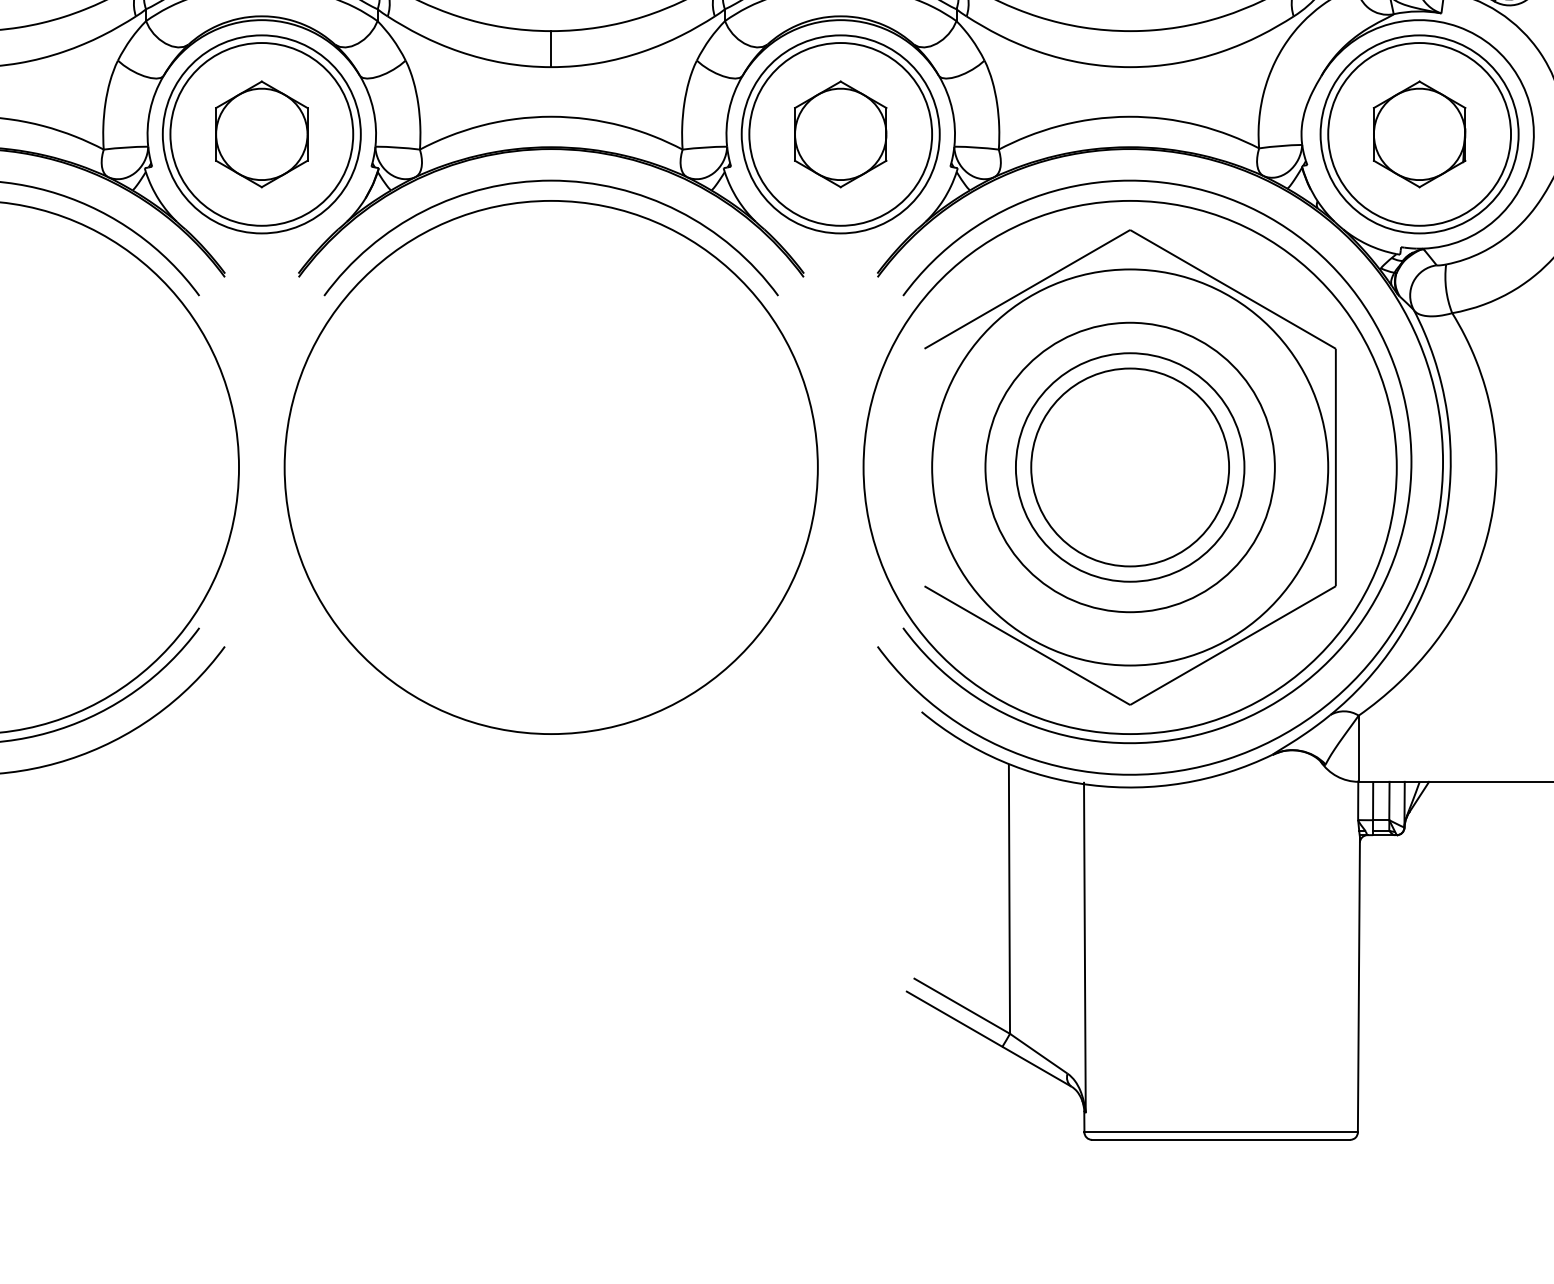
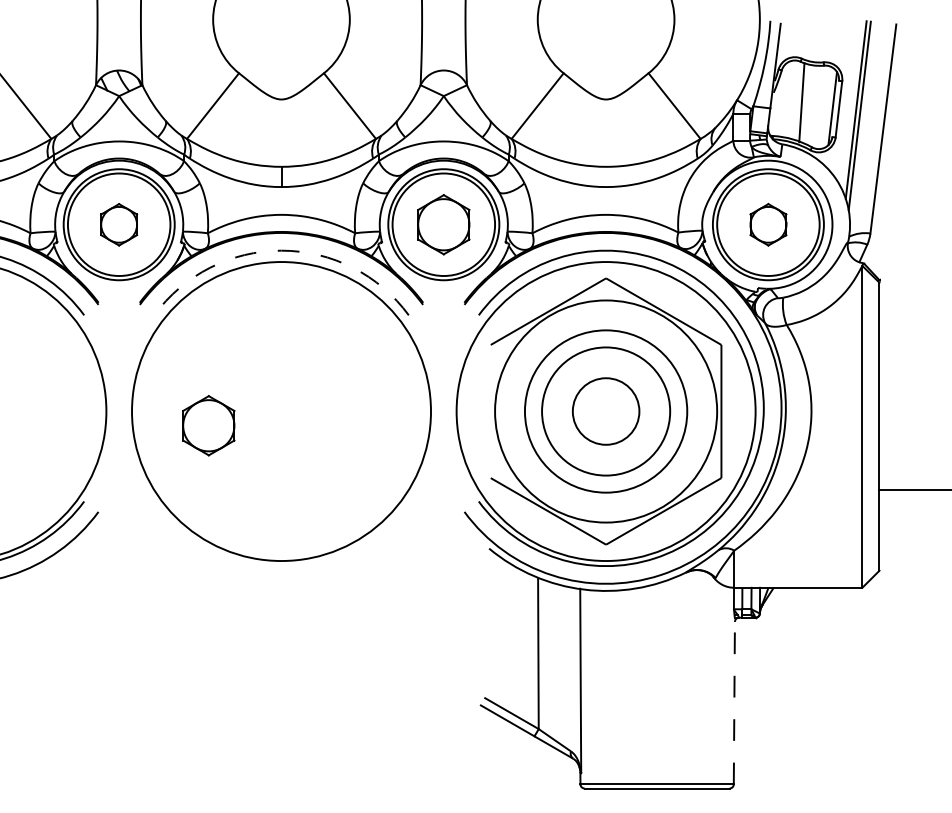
part: (260, 133) -> (118, 224), size x0.7
part: (1419, 133) -> (768, 224), size x0.7
arc: (551, 180) -> (281, 250), solid -> dashed
circle: (1129, 467) -> (605, 411), size x0.6
part: (421, 492) -> (208, 425), added
line: (1359, 984) -> (734, 701), solid -> dashed

